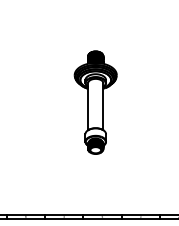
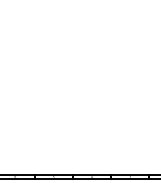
part: (95, 102) -> (85, 62), removed

